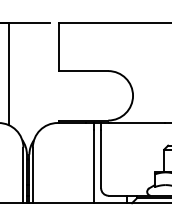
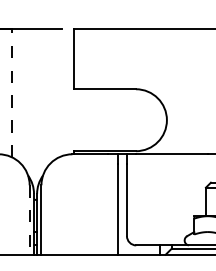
line: (9, 73) -> (12, 92), solid -> dashed
line: (23, 175) -> (29, 220), solid -> dashed

